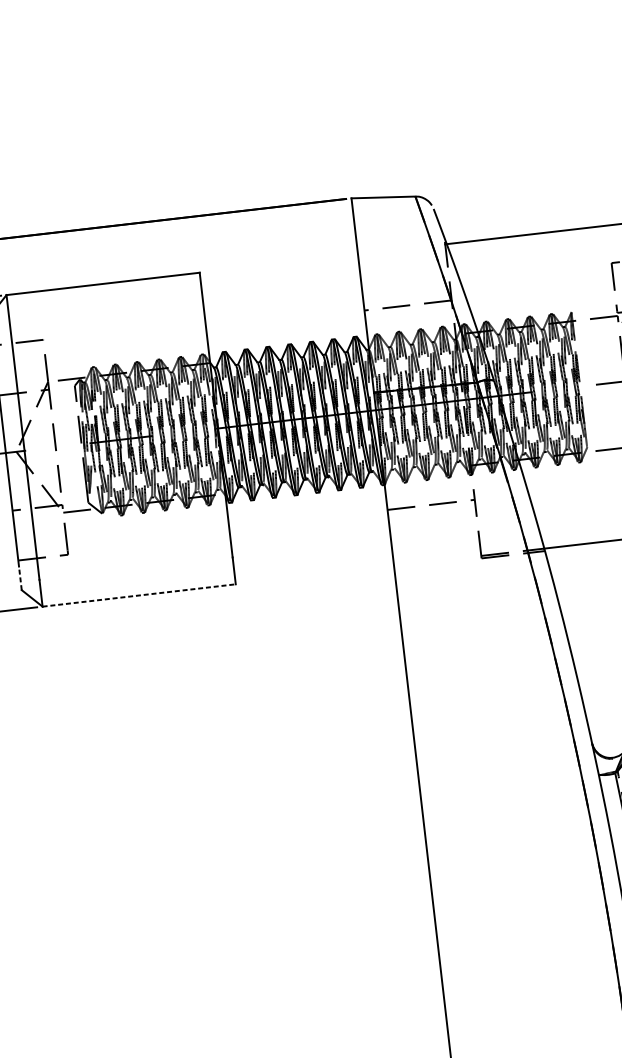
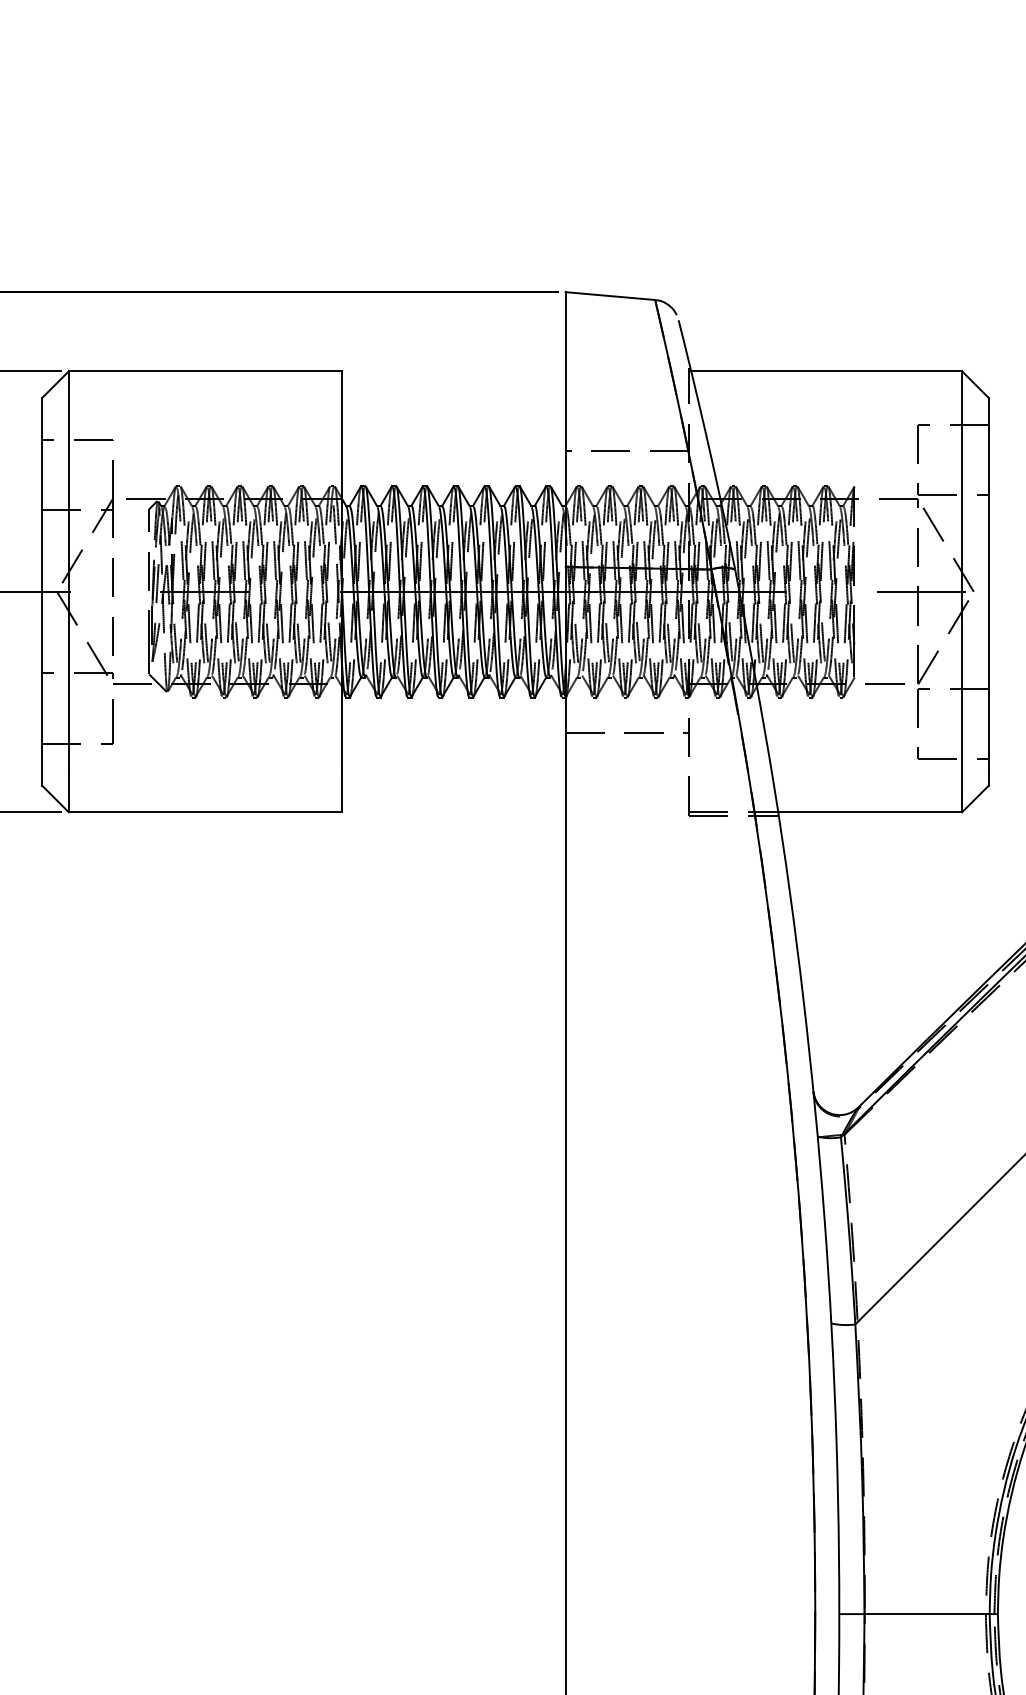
line: (20, 578) -> (42, 769), dashed -> solid
line: (139, 595) -> (205, 812), dashed -> solid

